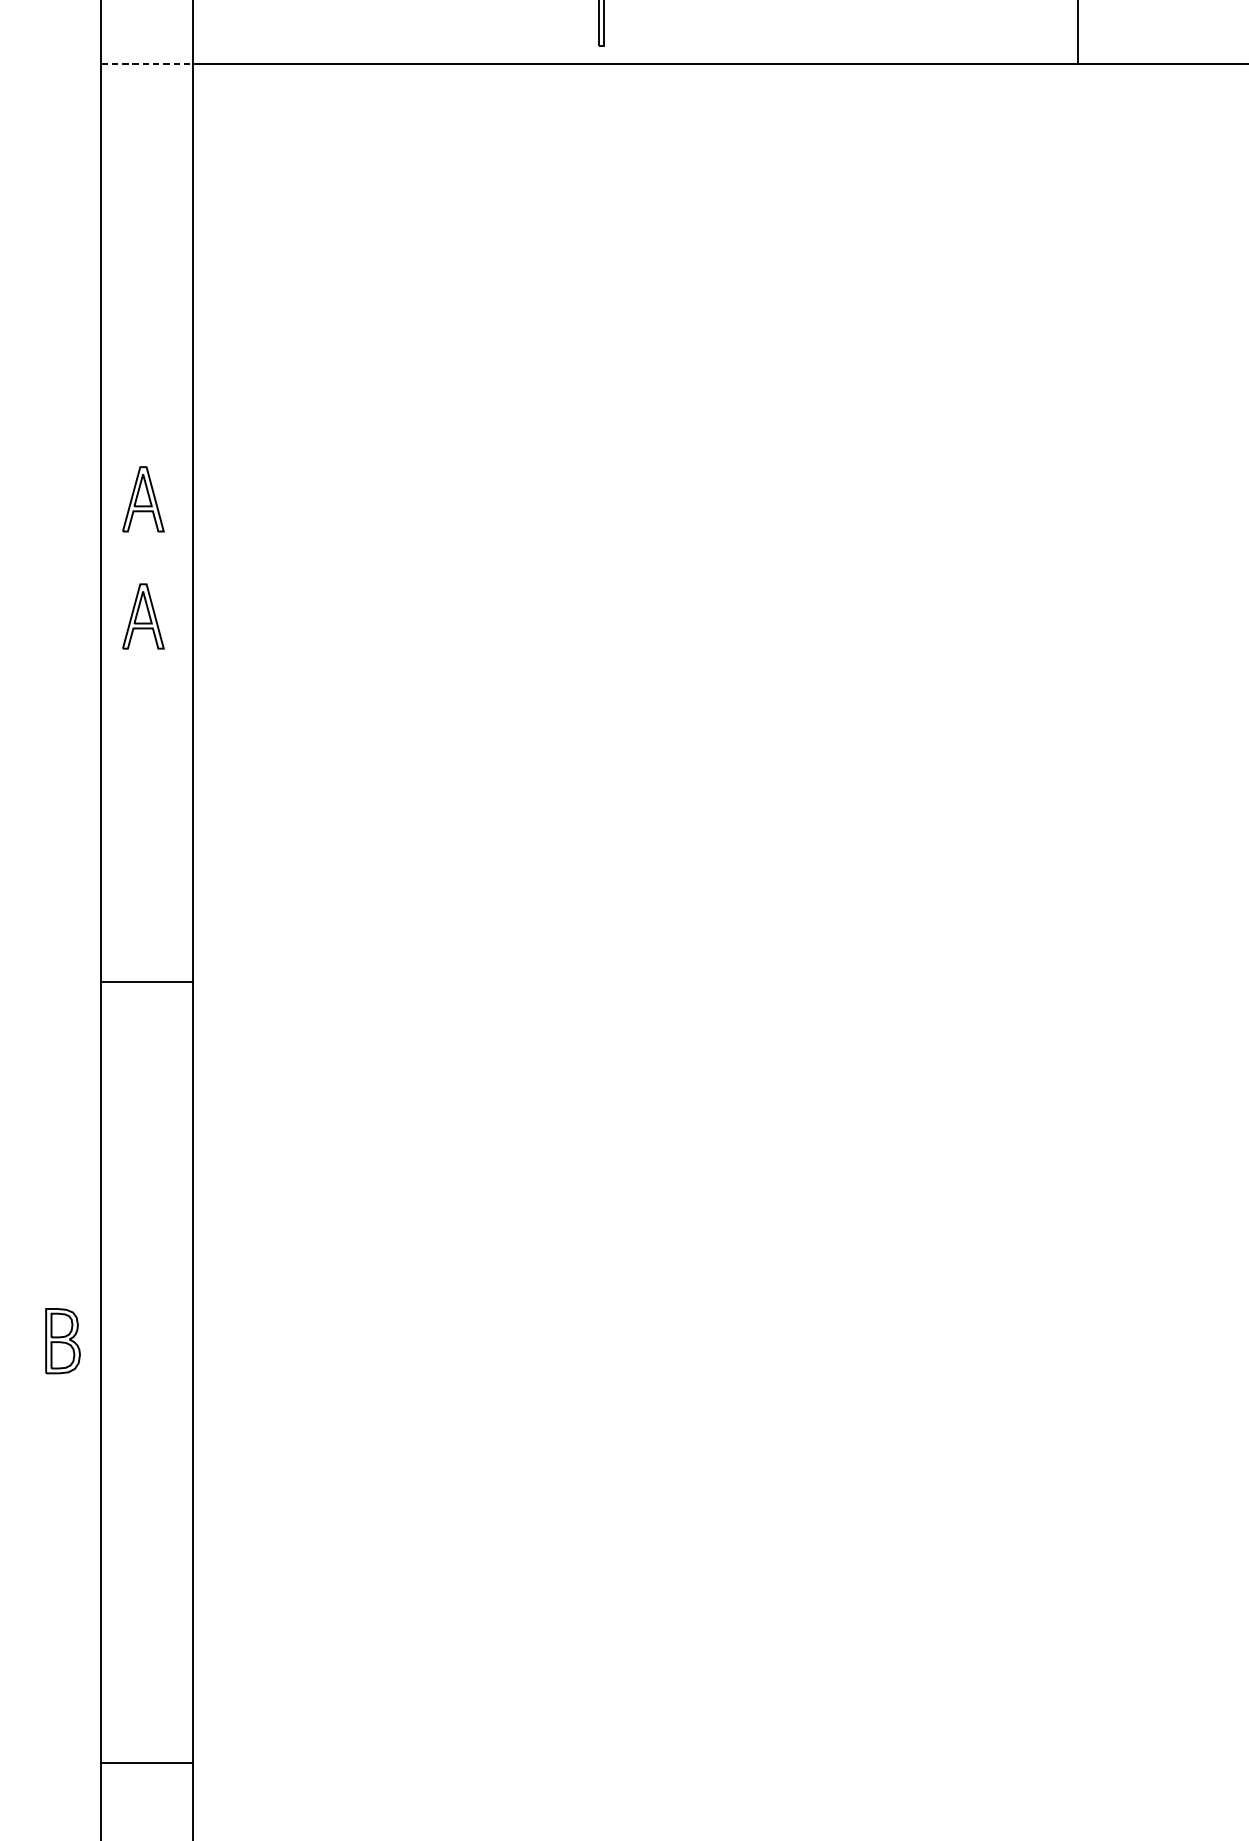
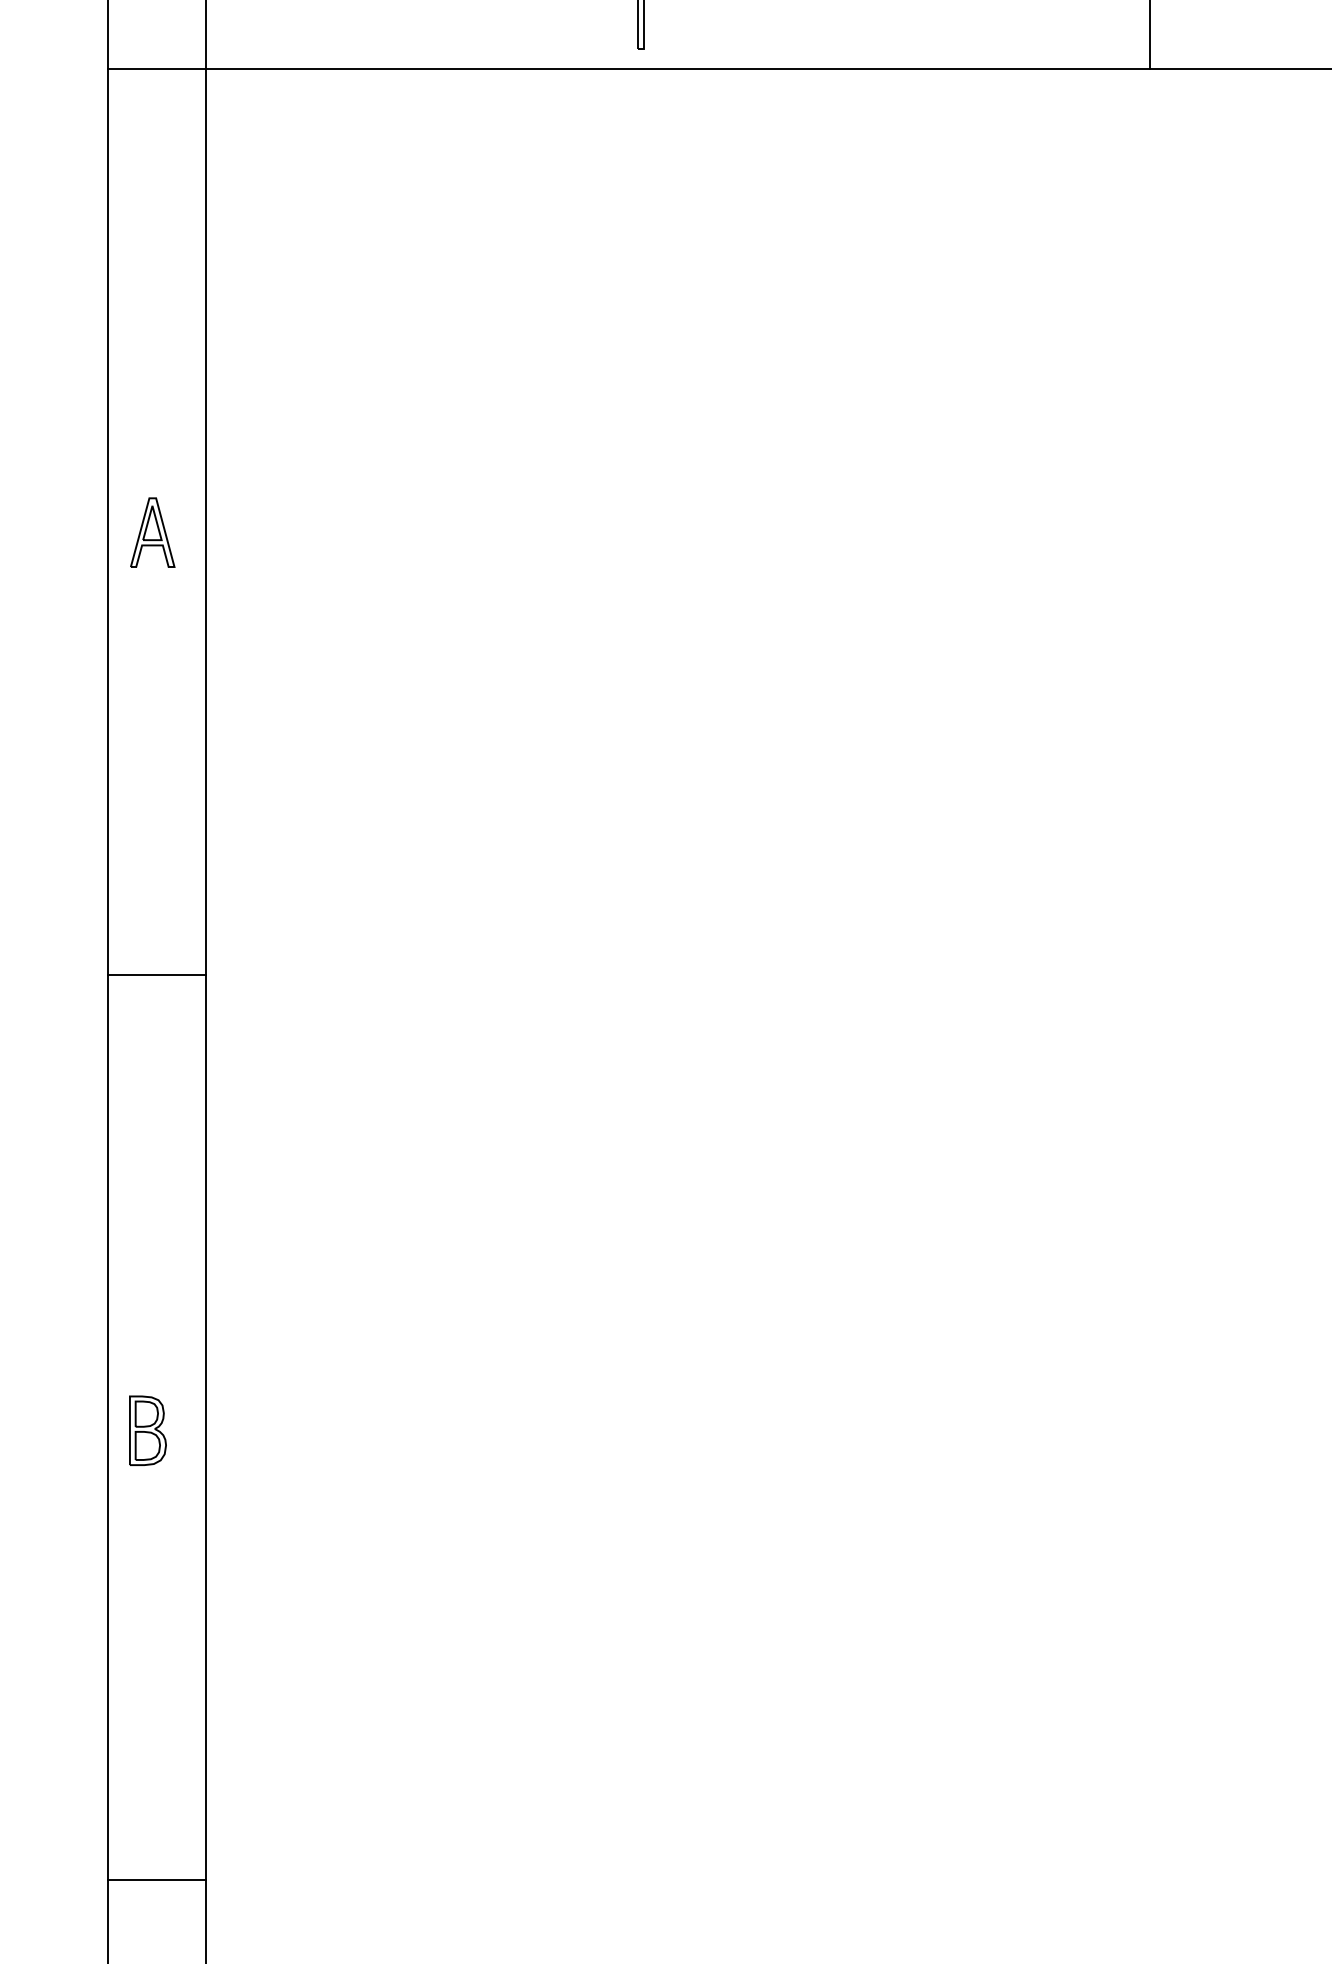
line: (147, 64) -> (157, 68), dashed -> solid
part: (143, 616) -> (152, 657), removed
line: (146, 981) -> (156, 974), moved
part: (62, 1340) -> (147, 1430), moved

